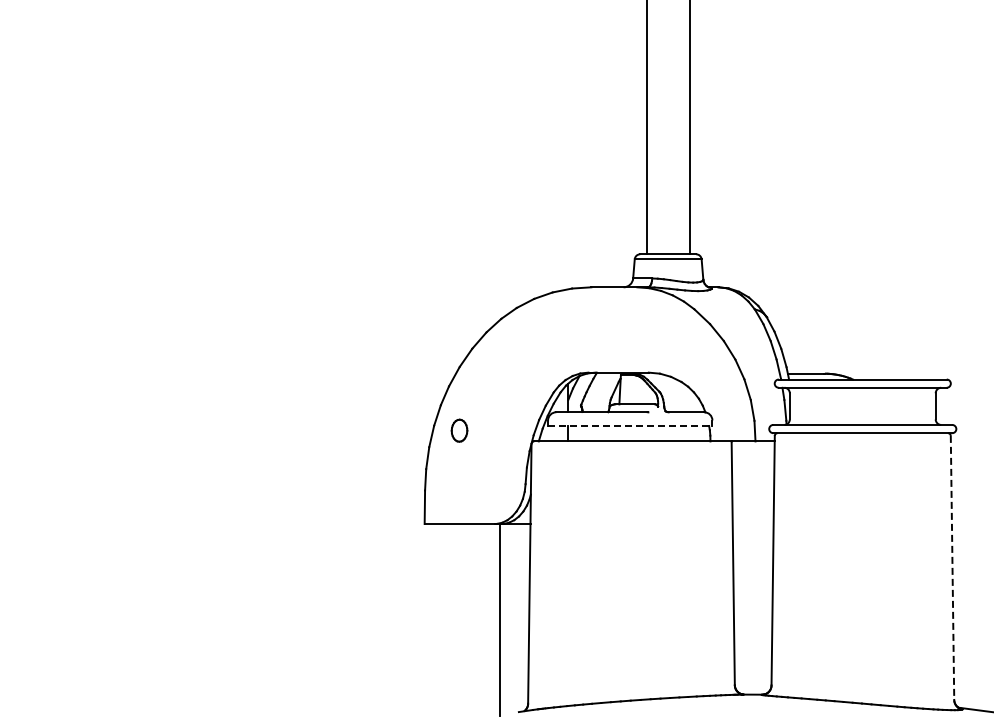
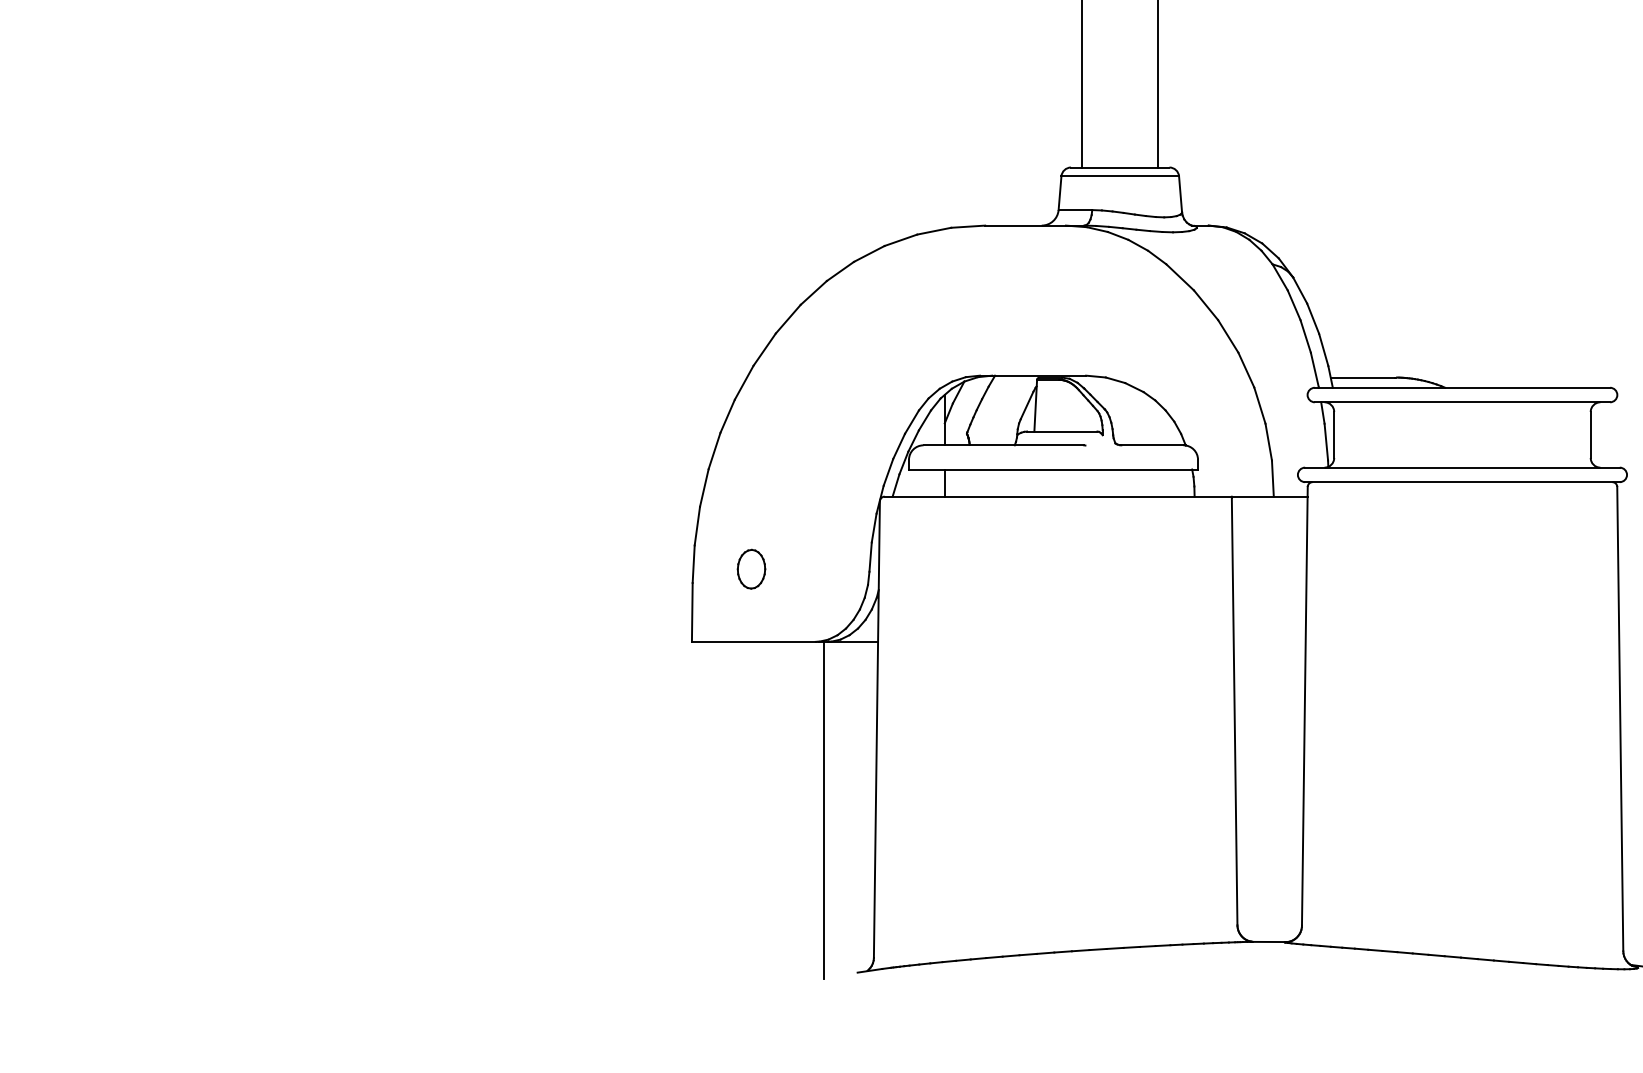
line: (630, 426) -> (1053, 470), dashed -> solid
part: (459, 430) -> (751, 568), moved
line: (952, 568) -> (1620, 720), dashed -> solid

